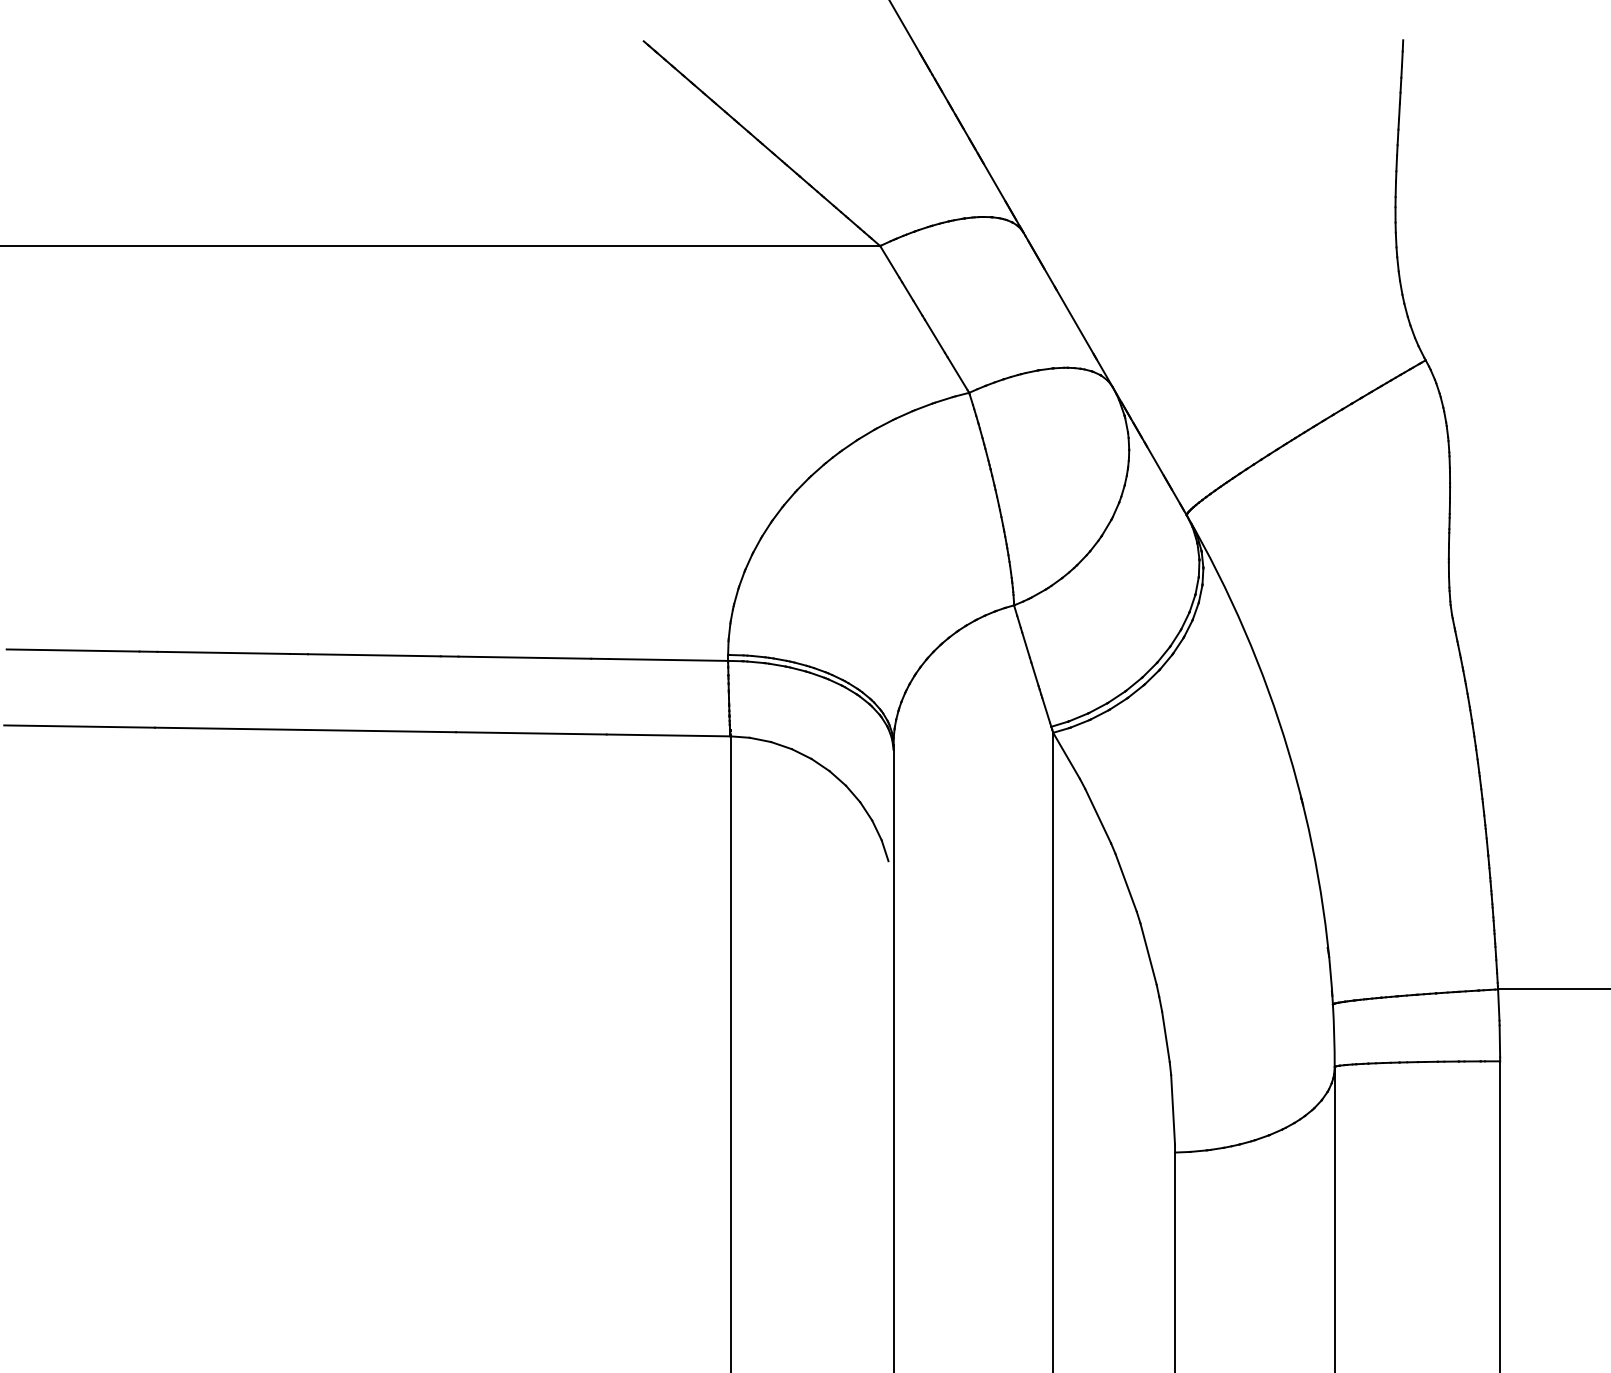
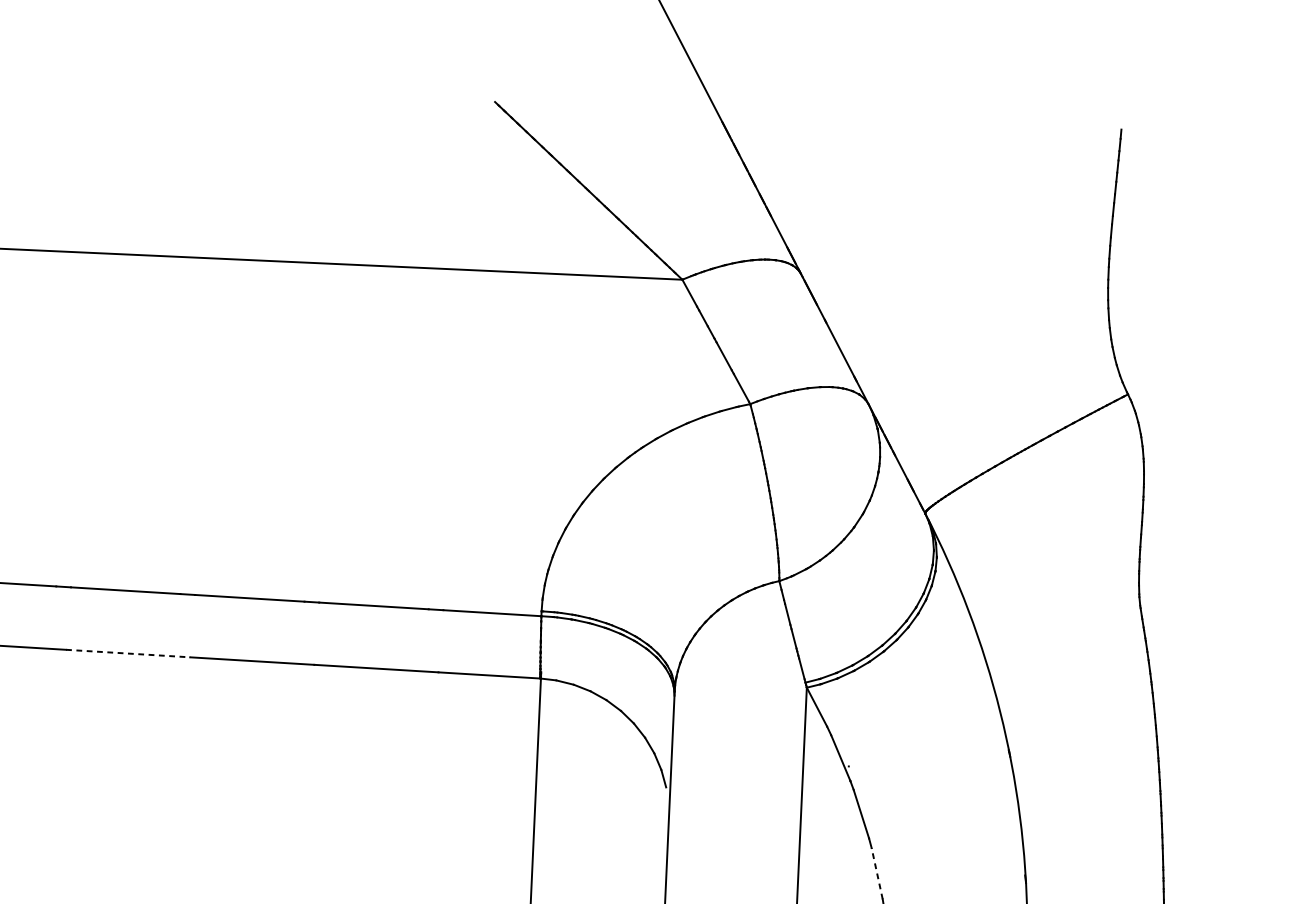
line: (230, 728) -> (128, 653), solid -> dashed
line: (1148, 954) -> (877, 874), solid -> dashed

